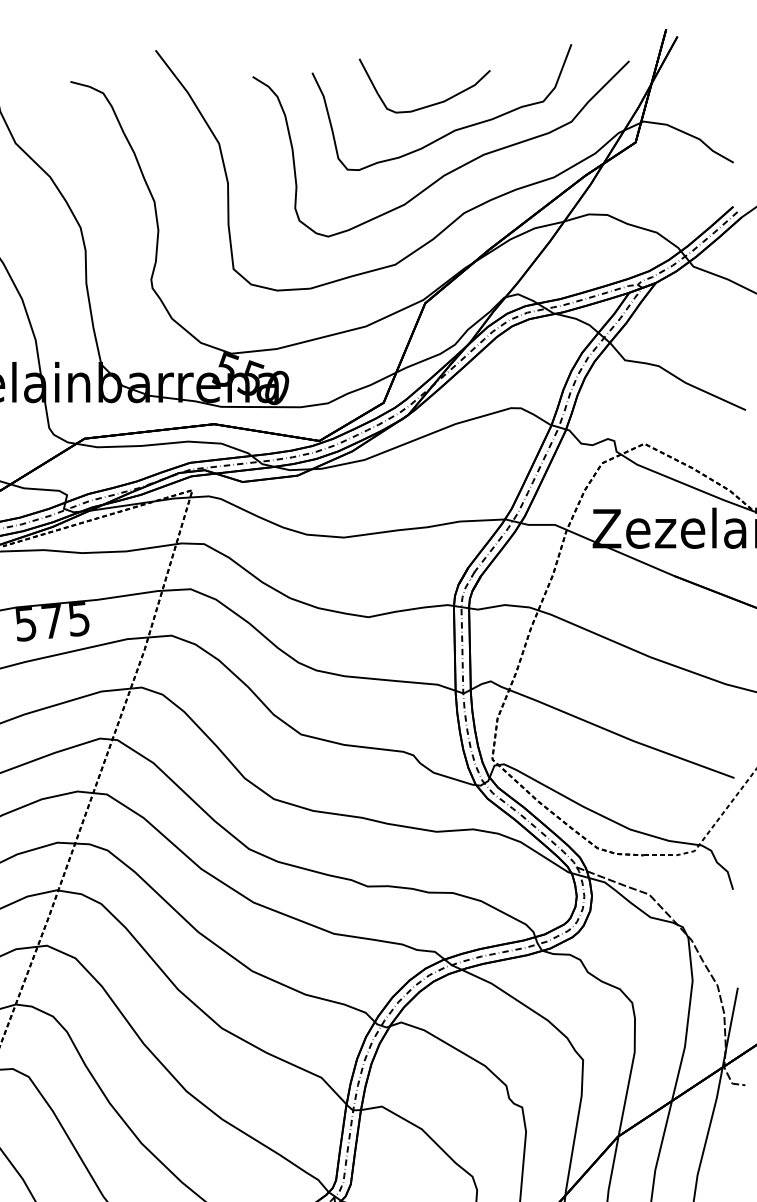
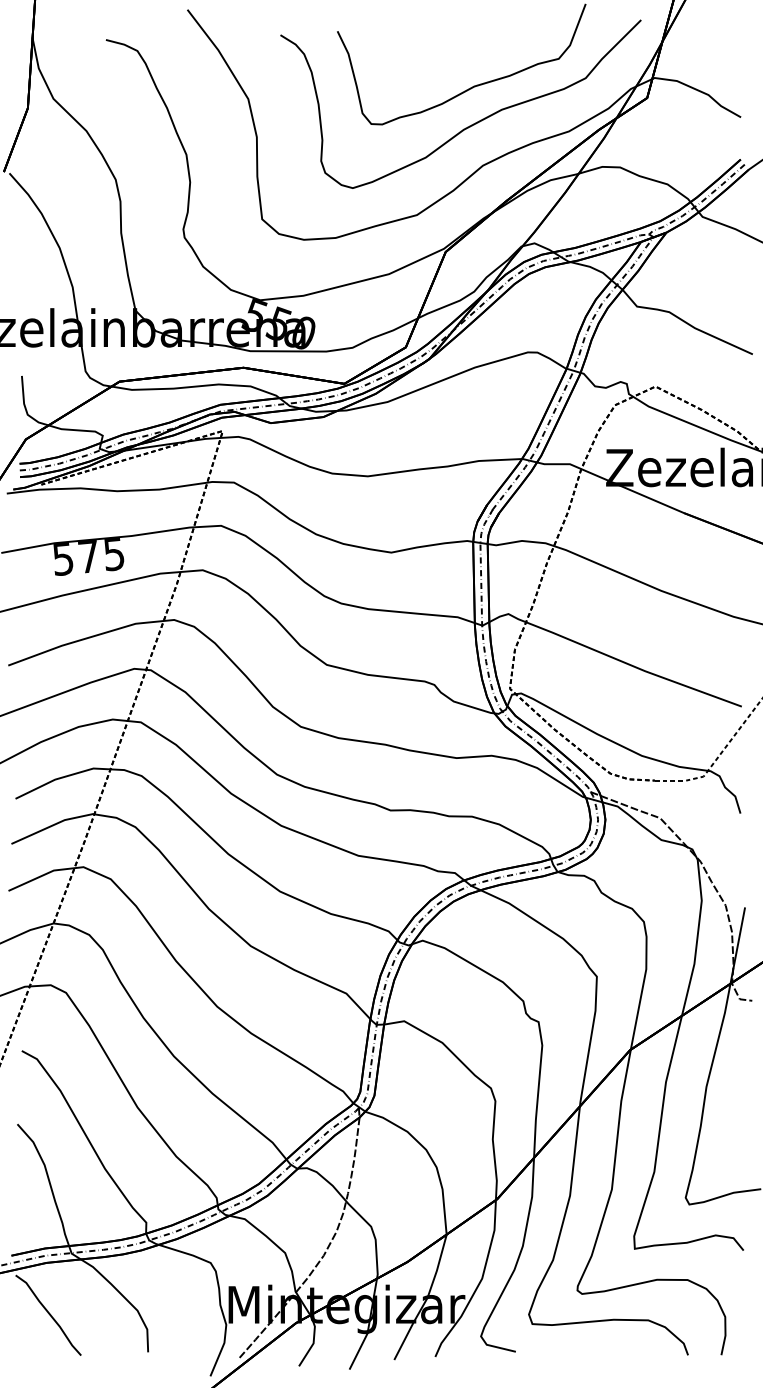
curve: (430, 104) -> (450, 61), removed

